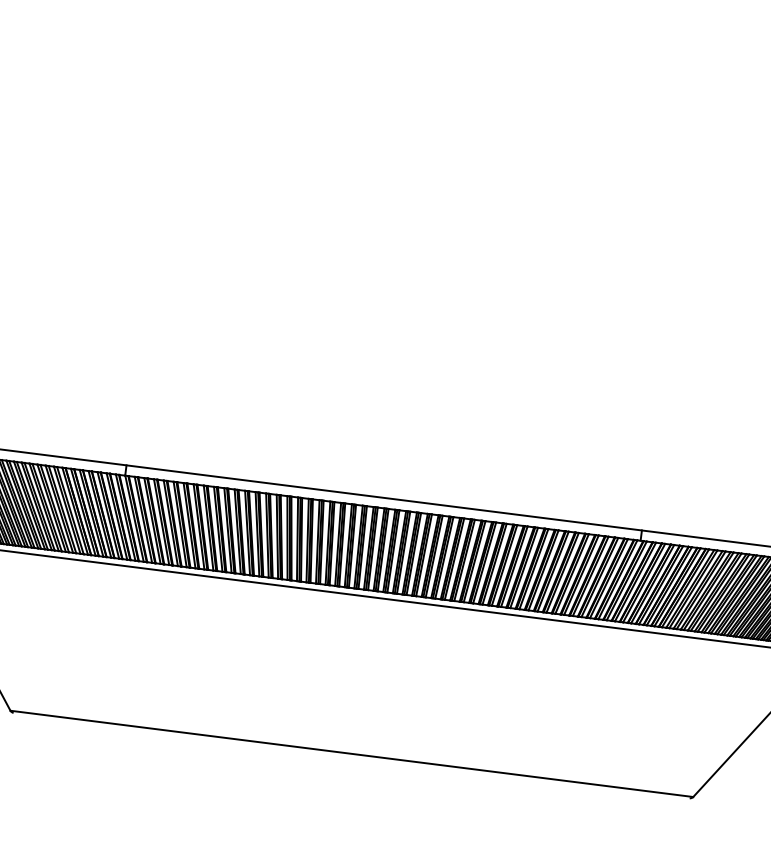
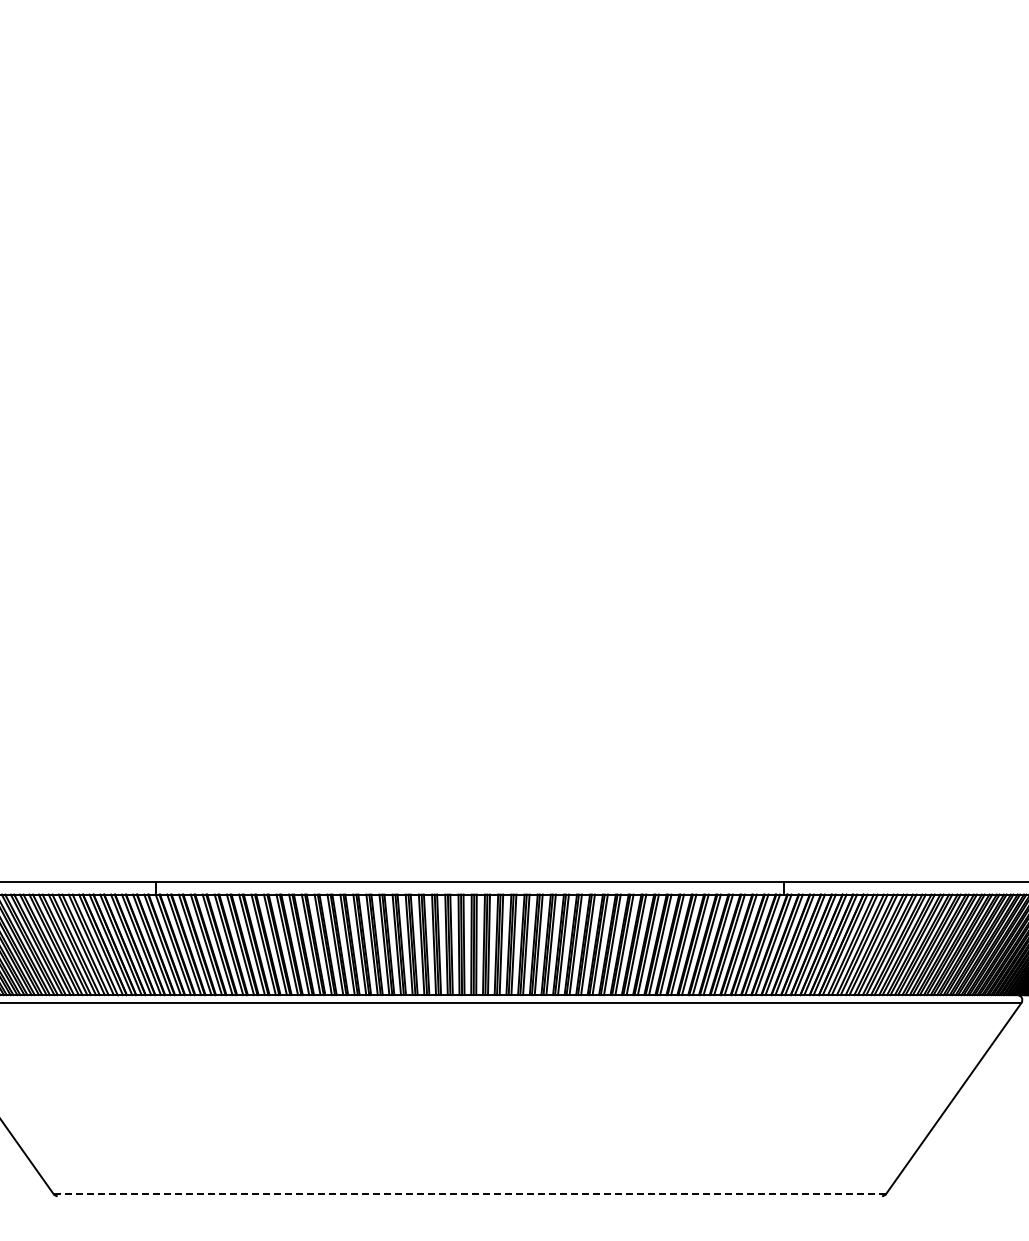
line: (352, 754) -> (470, 1194), solid -> dashed

